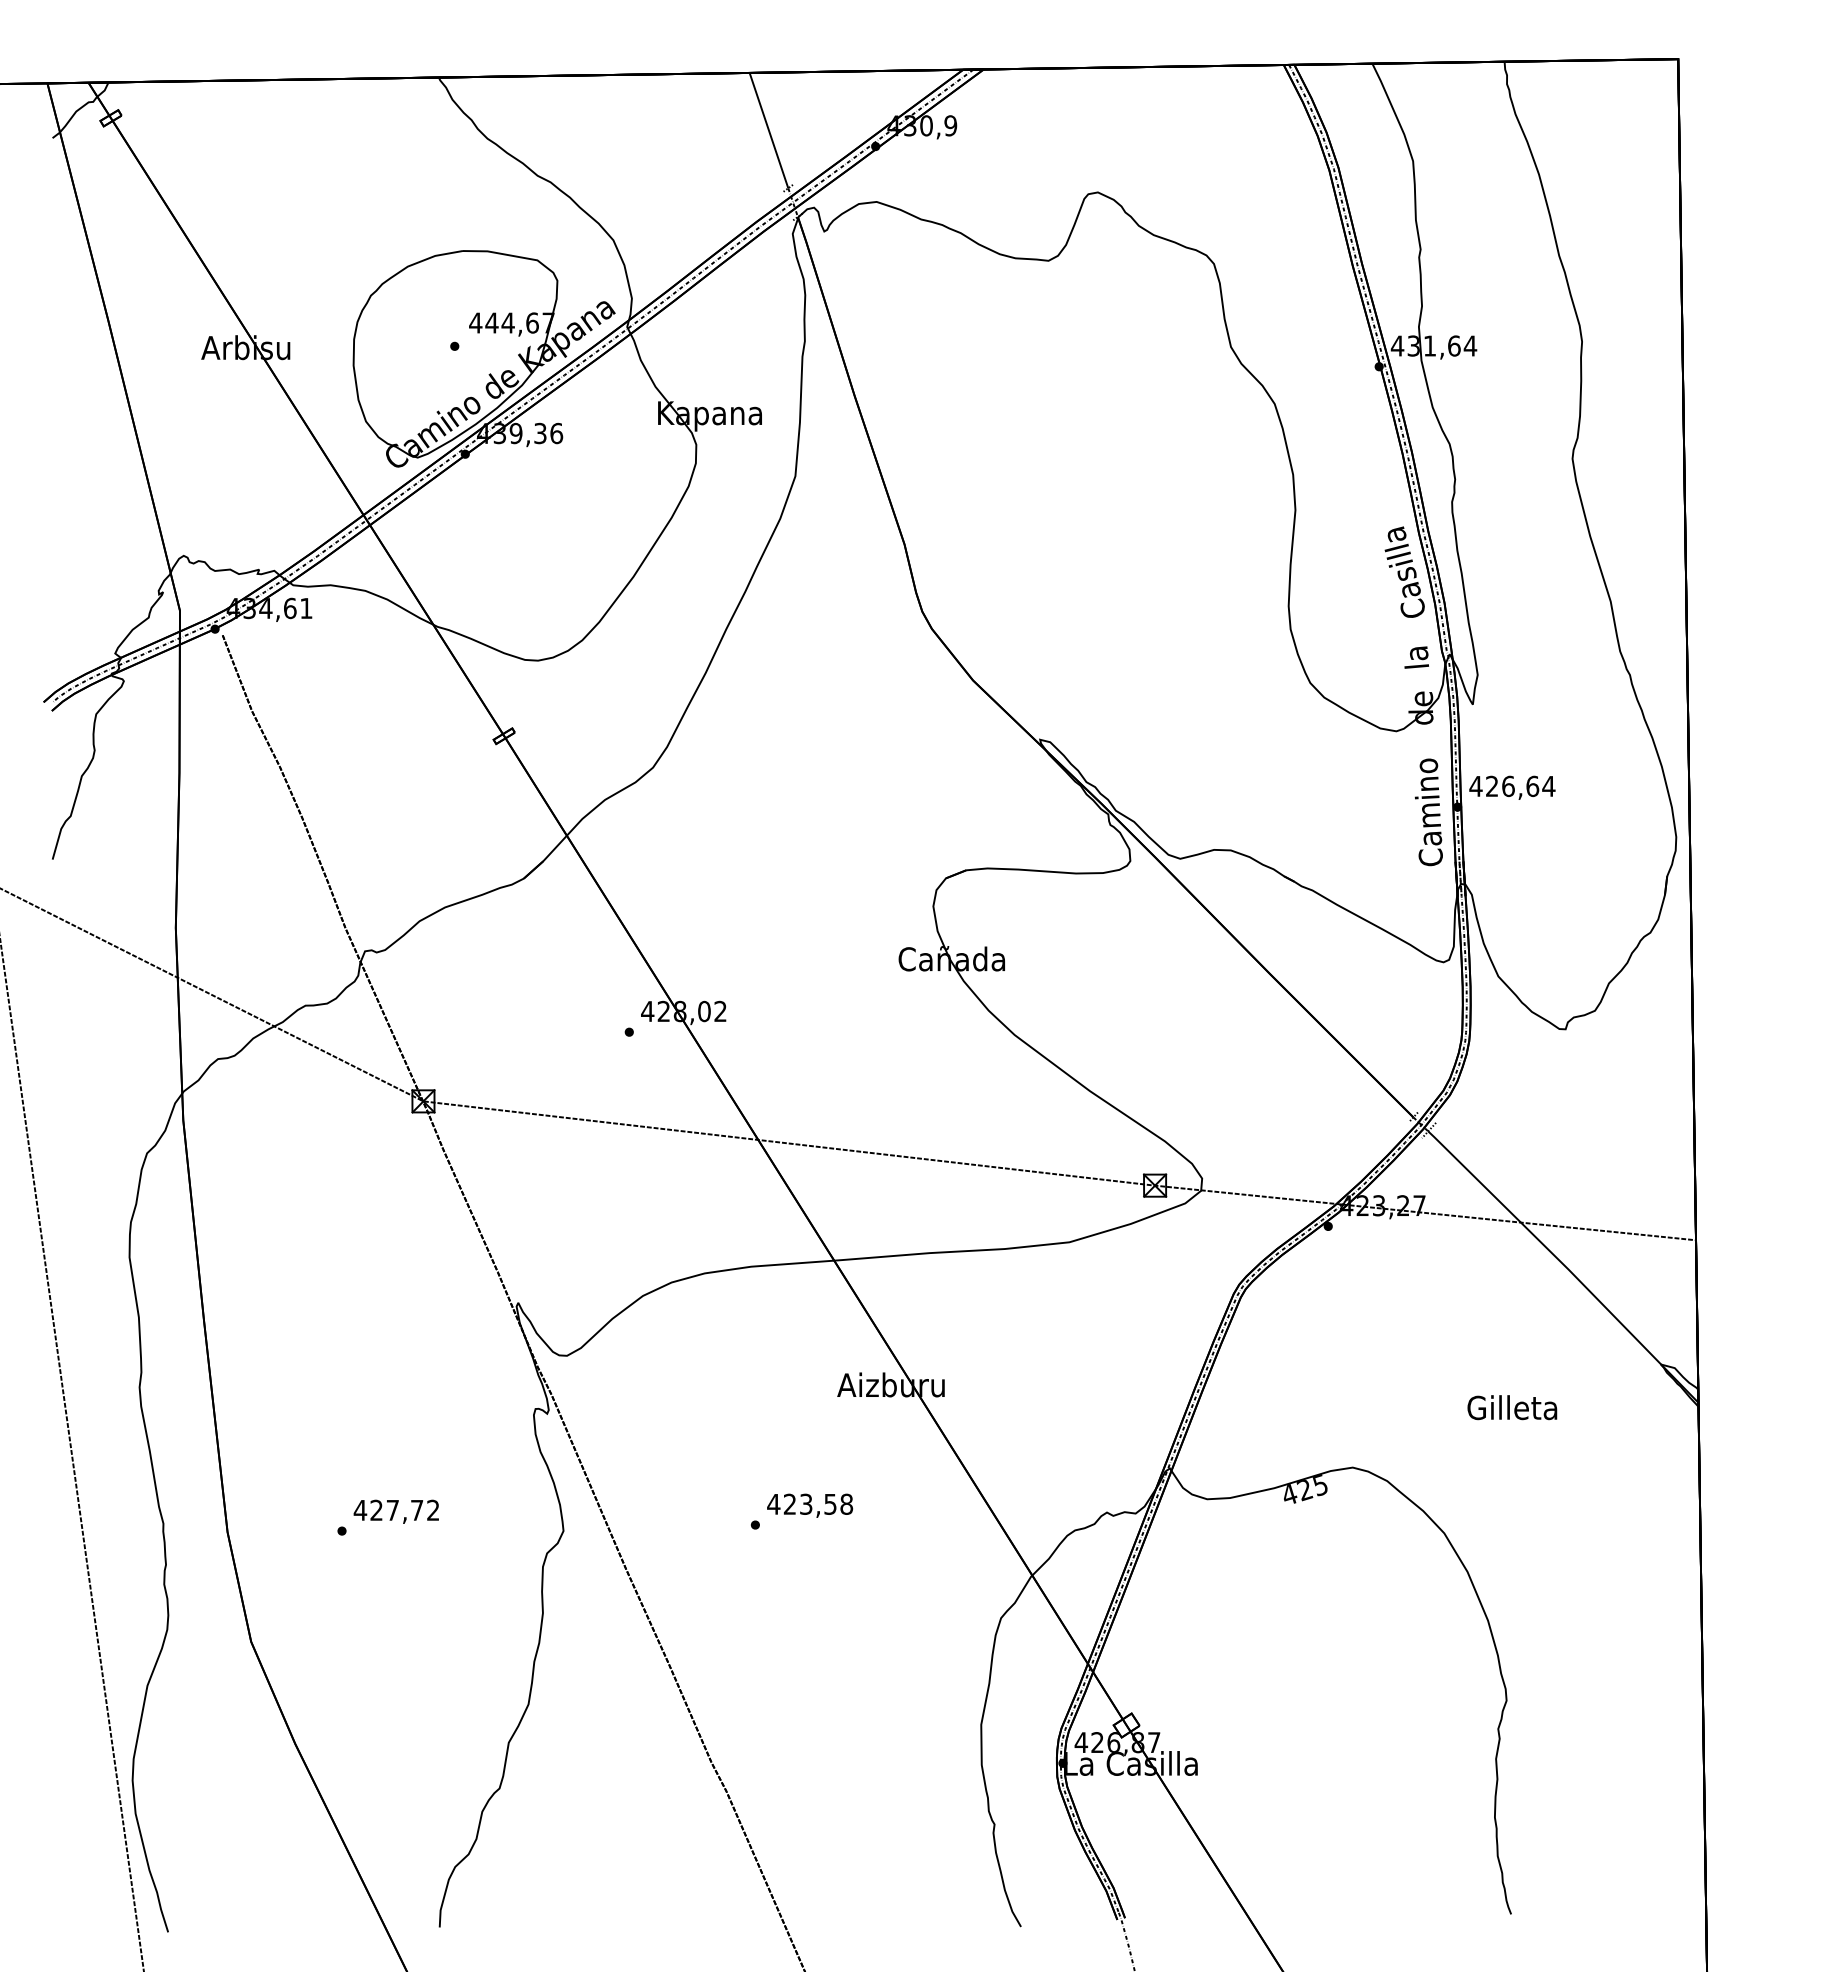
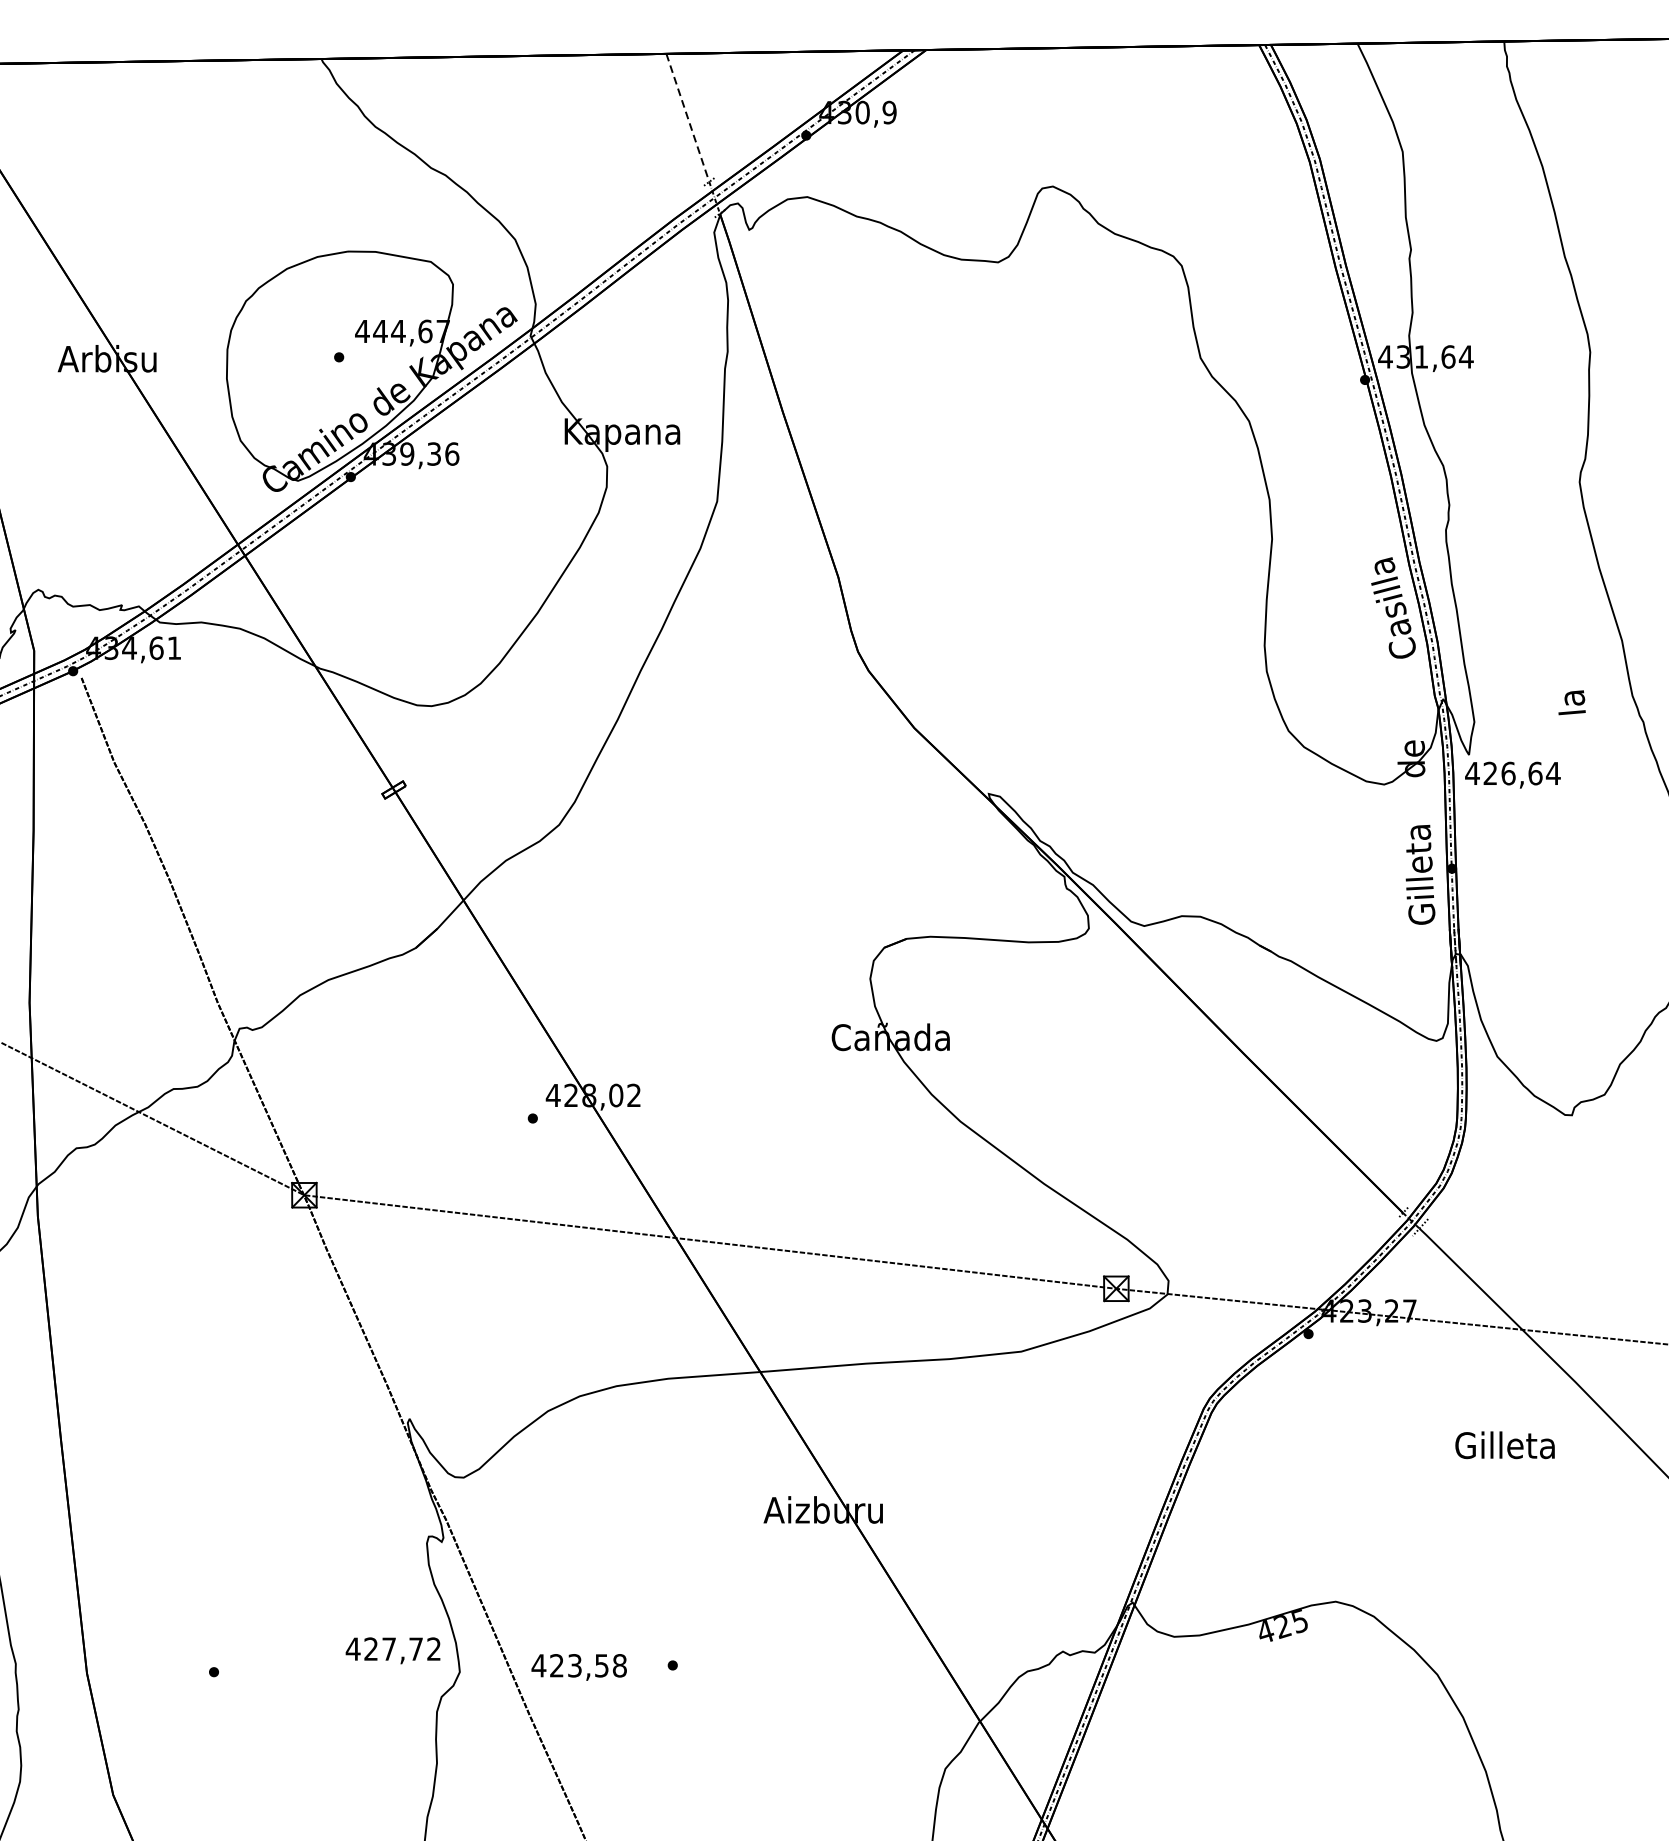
line: (768, 129) -> (687, 116), solid -> dashed
text: (1416, 657) -> (1571, 702), moved
text: (1512, 787) -> (1513, 774), moved
text: (1428, 812) -> (1419, 874), Camino -> Gilleta
text: (1512, 1407) -> (1505, 1445), moved
text: (810, 1505) -> (579, 1667), moved
text: (395, 1511) -> (392, 1650), moved

